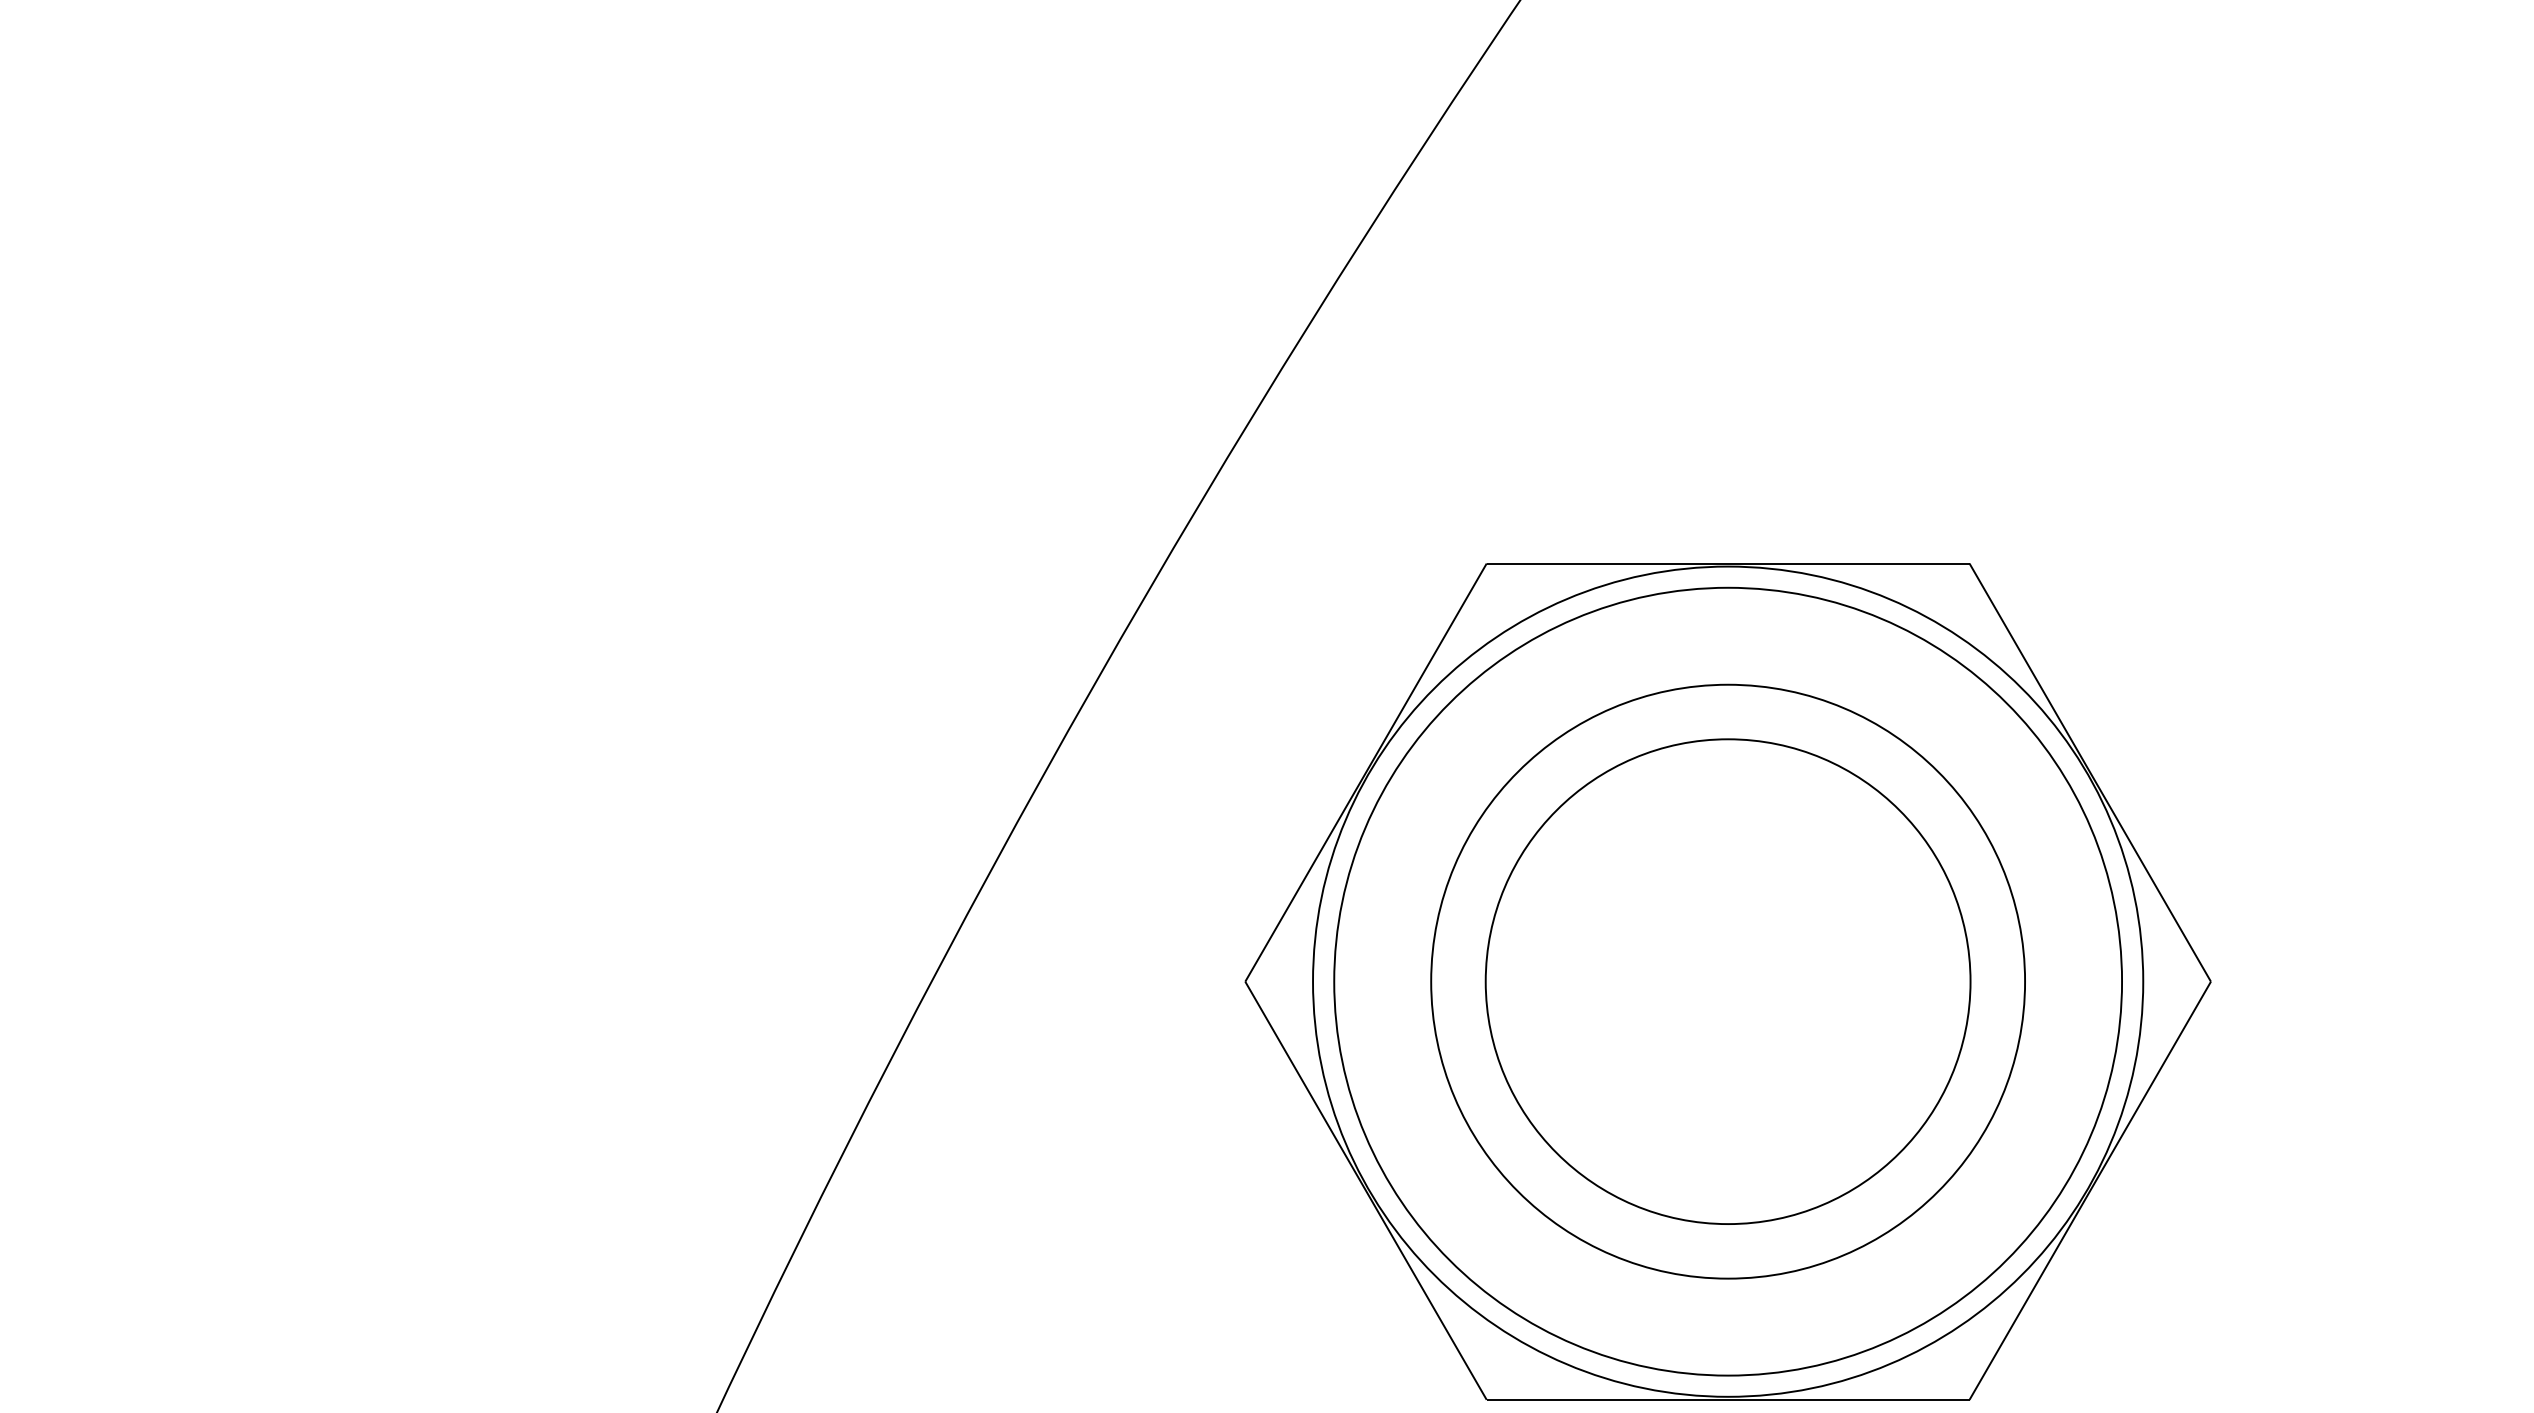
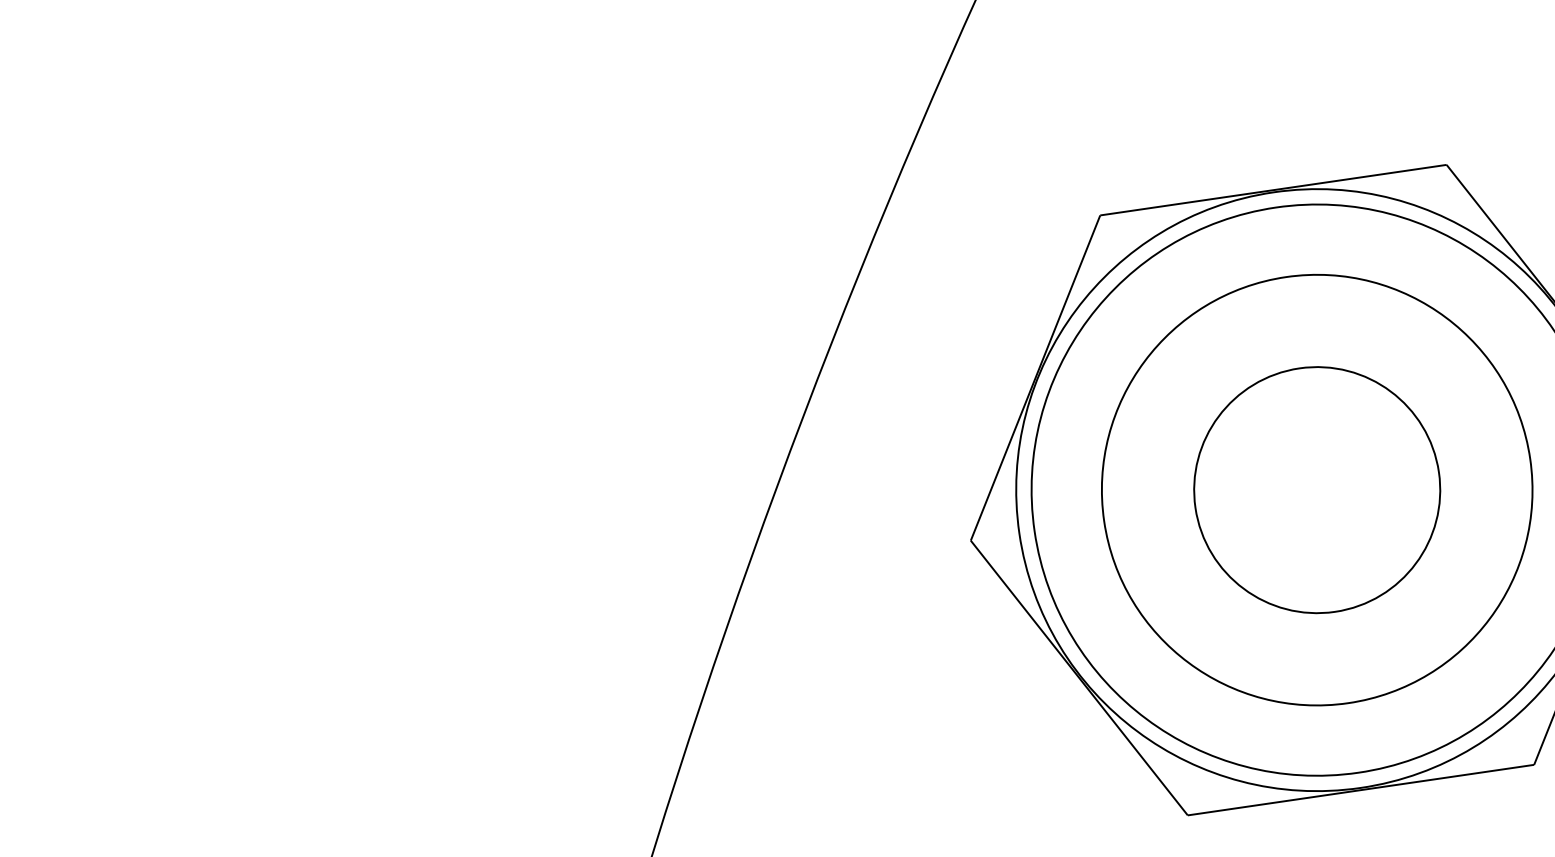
circle: (1727, 981) -> (1316, 490), size x0.7

